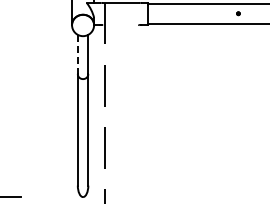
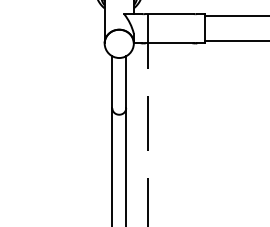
line: (120, 25) -> (168, 43), added
line: (77, 54) -> (111, 82), dashed -> solid

